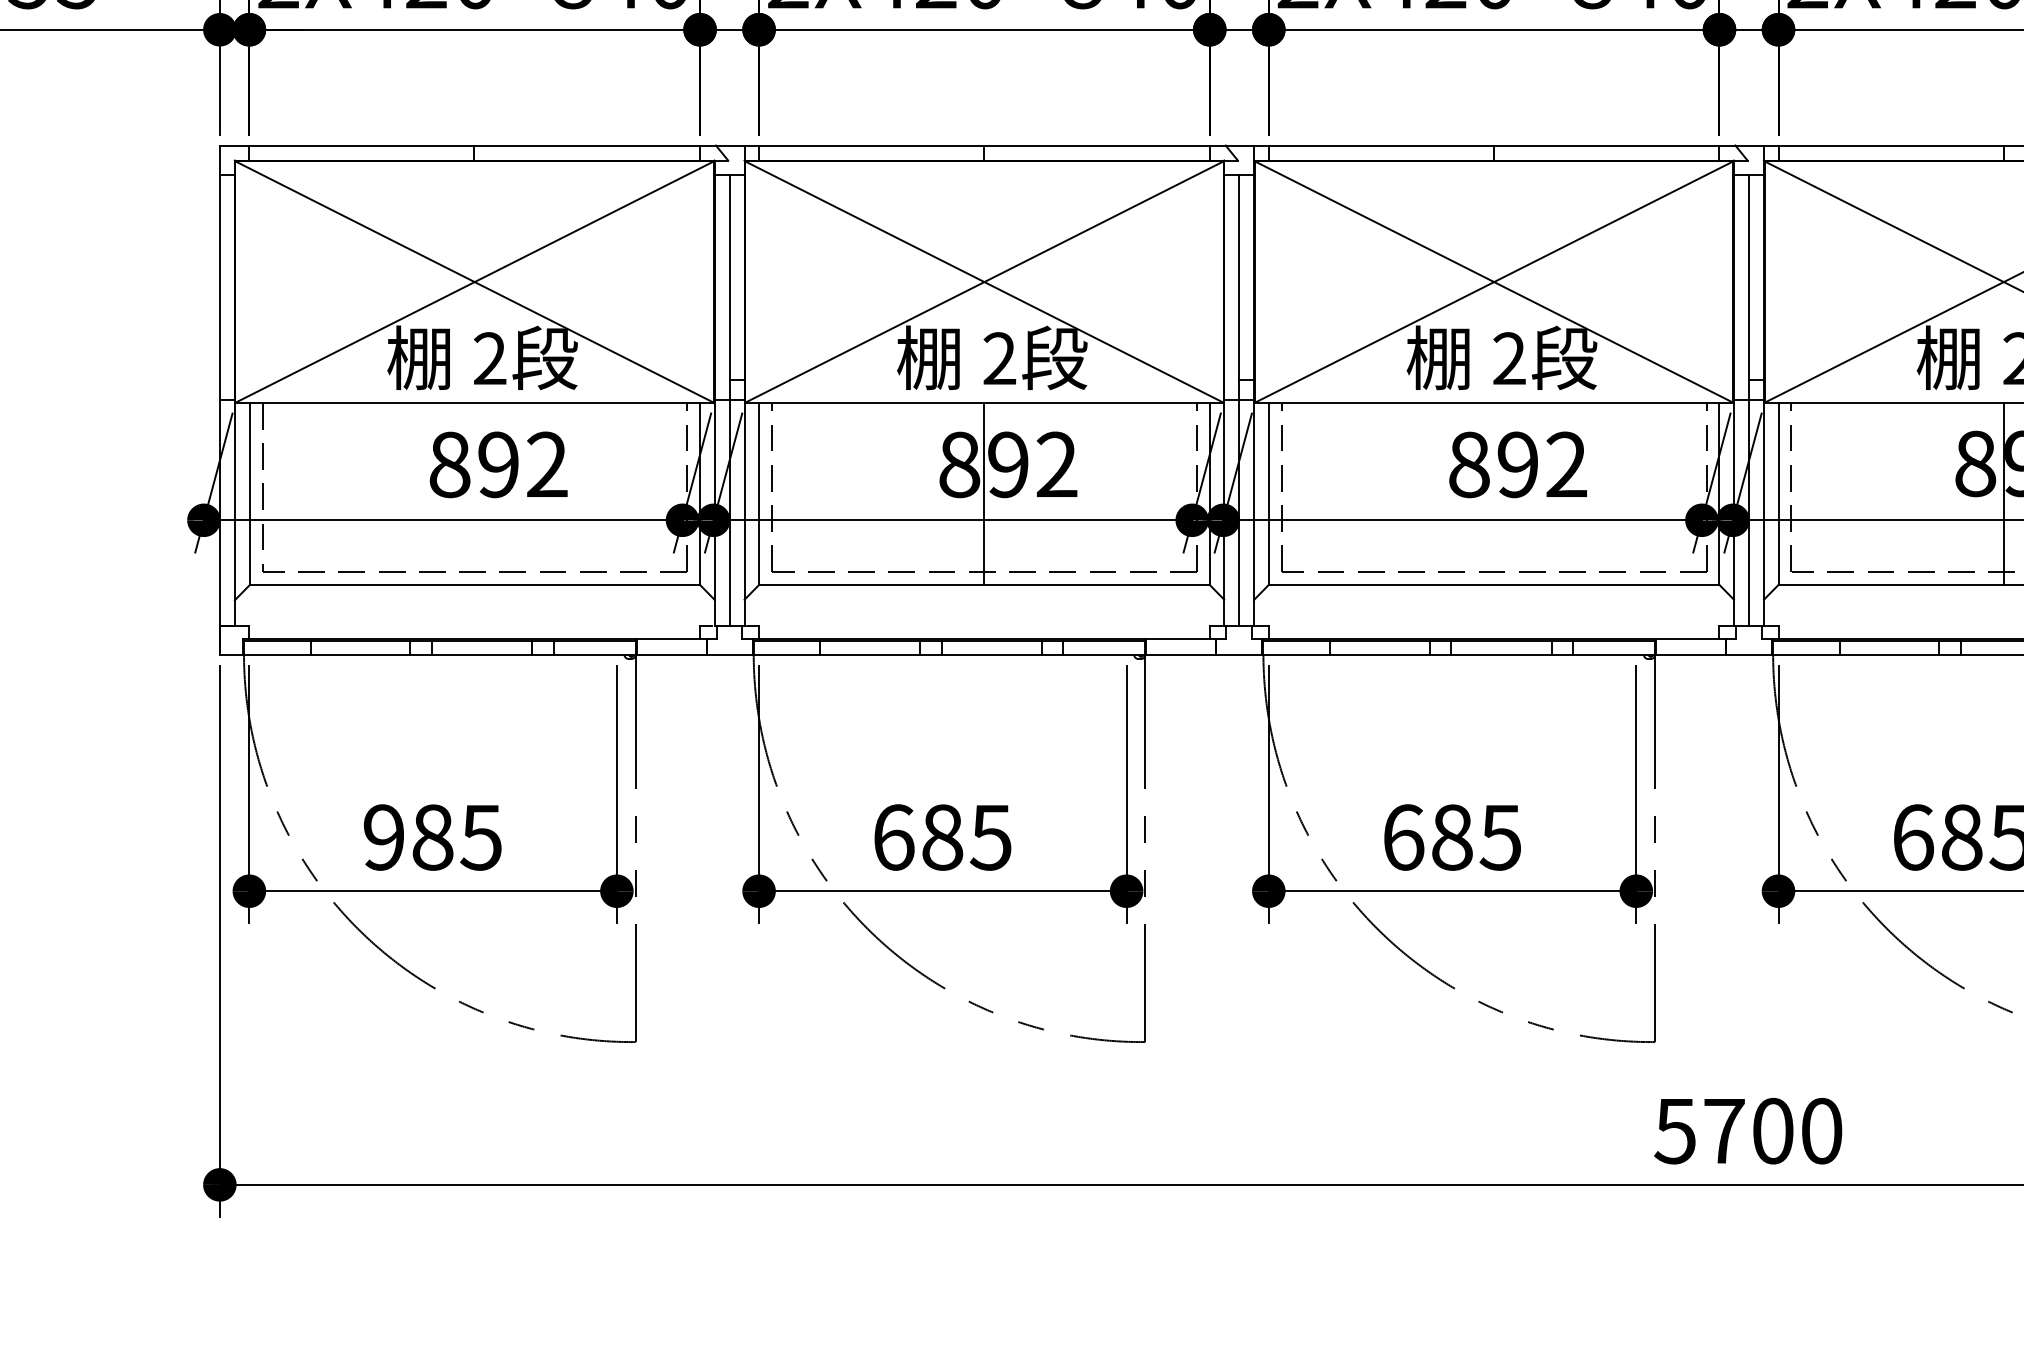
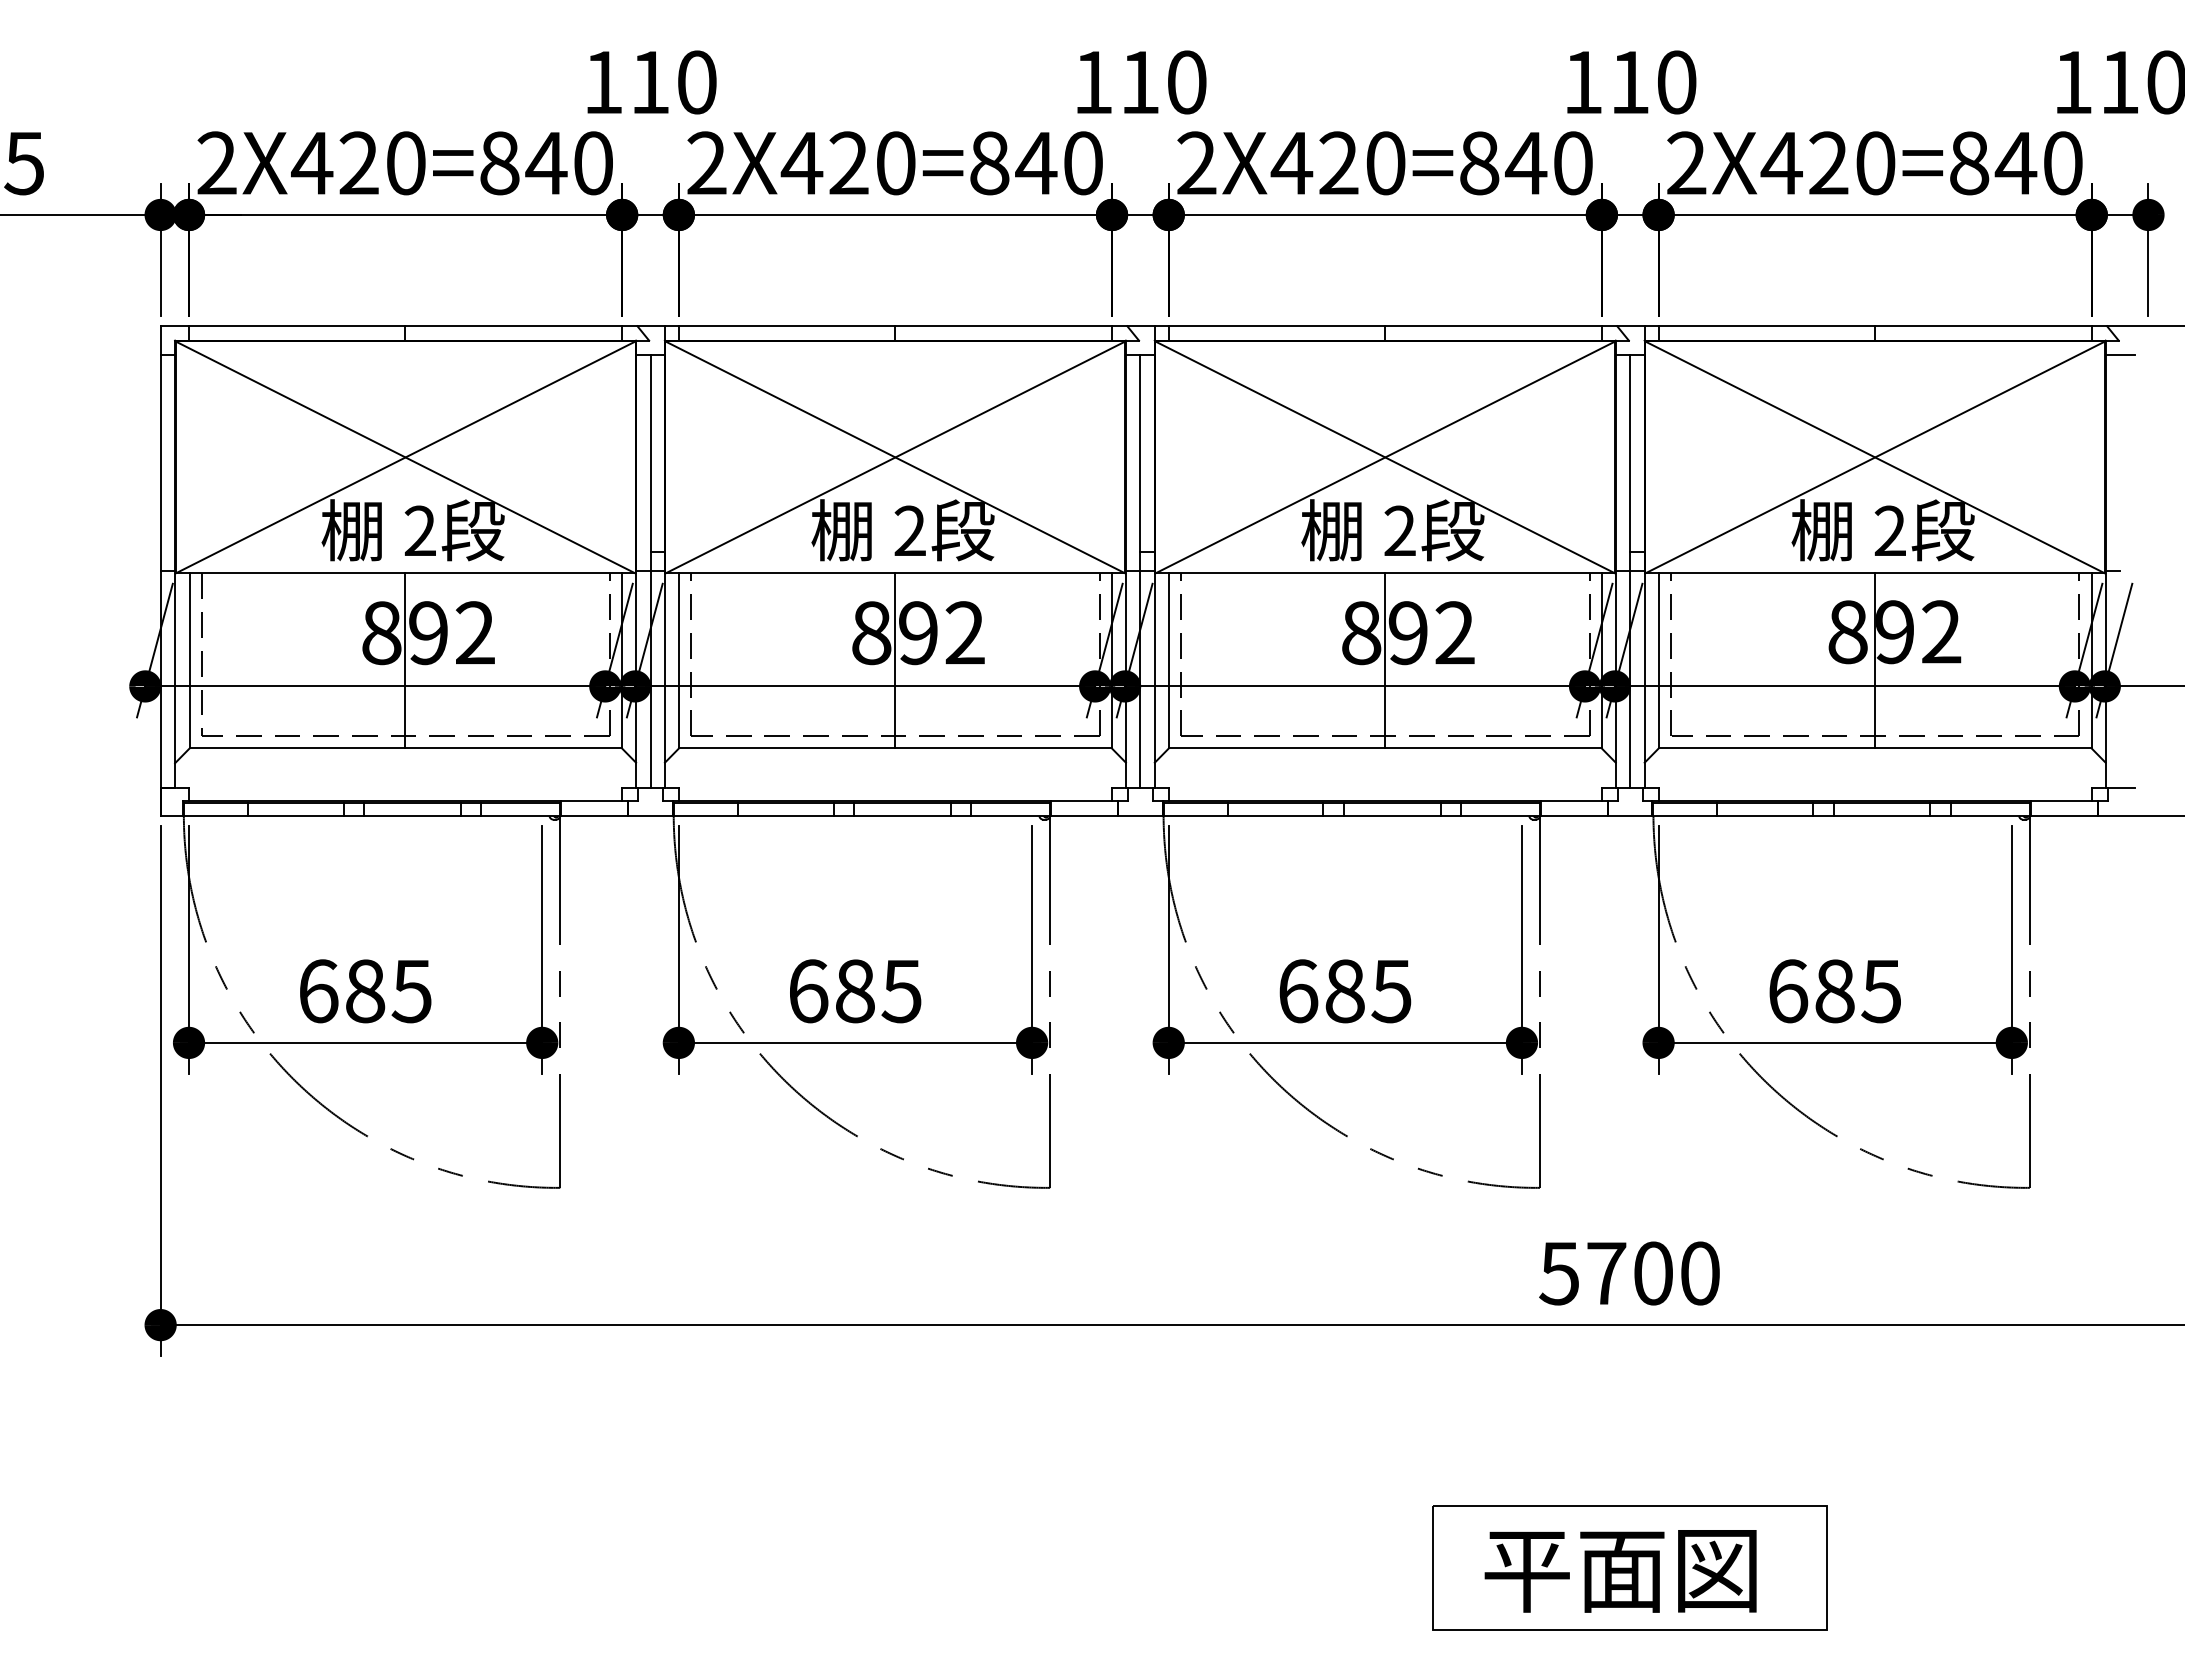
line: (474, 493) -> (405, 660), added
line: (1494, 493) -> (1385, 660), added
text: (384, 837) -> (318, 991), 985 -> 685

